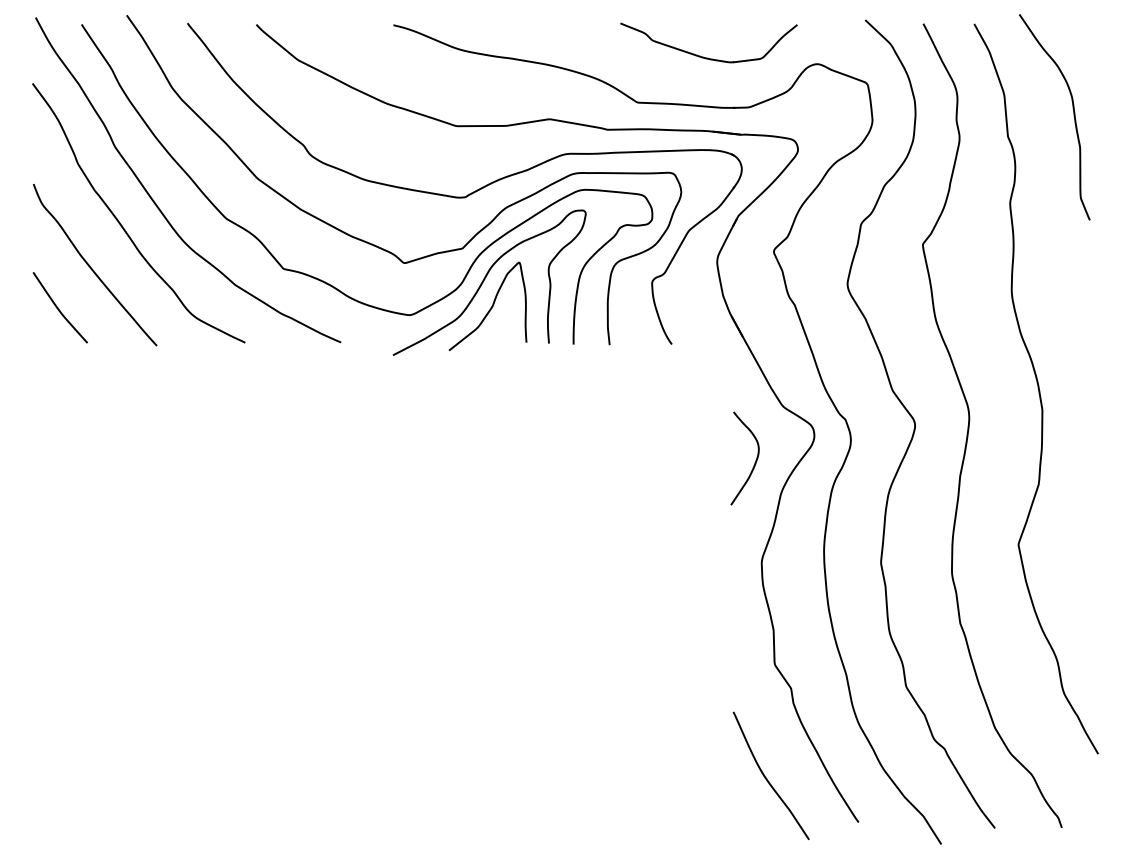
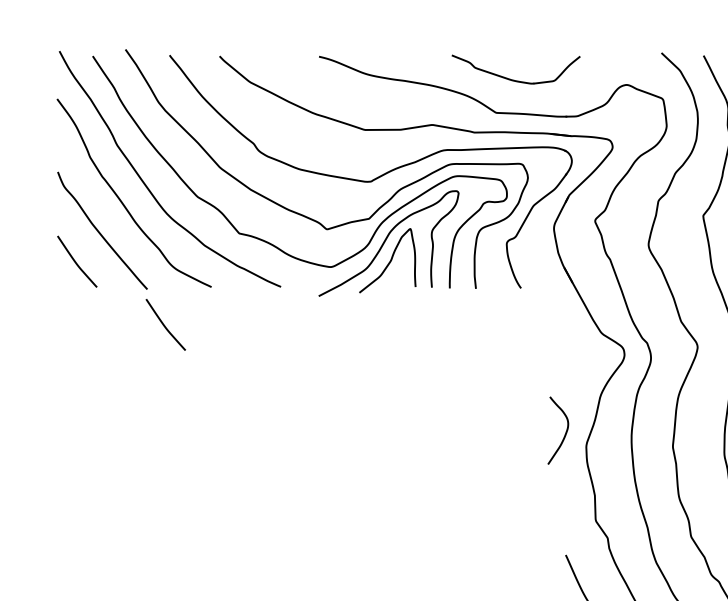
part: (703, 56) -> (512, 79), moved
curve: (180, 394) -> (164, 324), added
curve: (754, 462) -> (565, 433), moved

